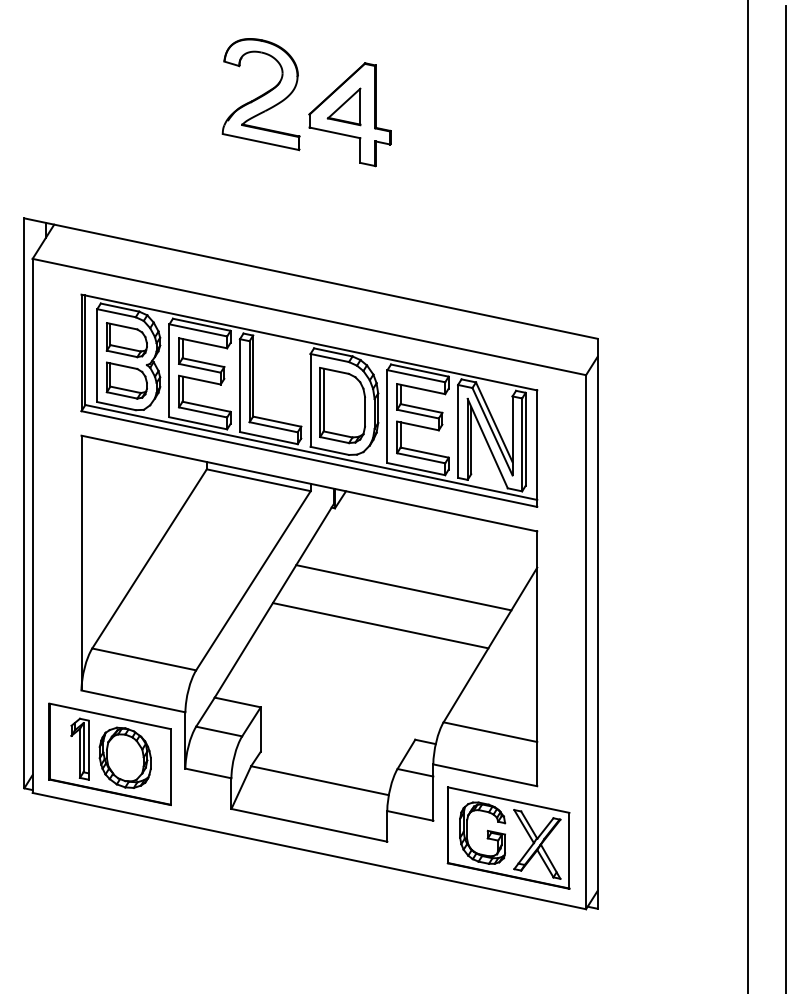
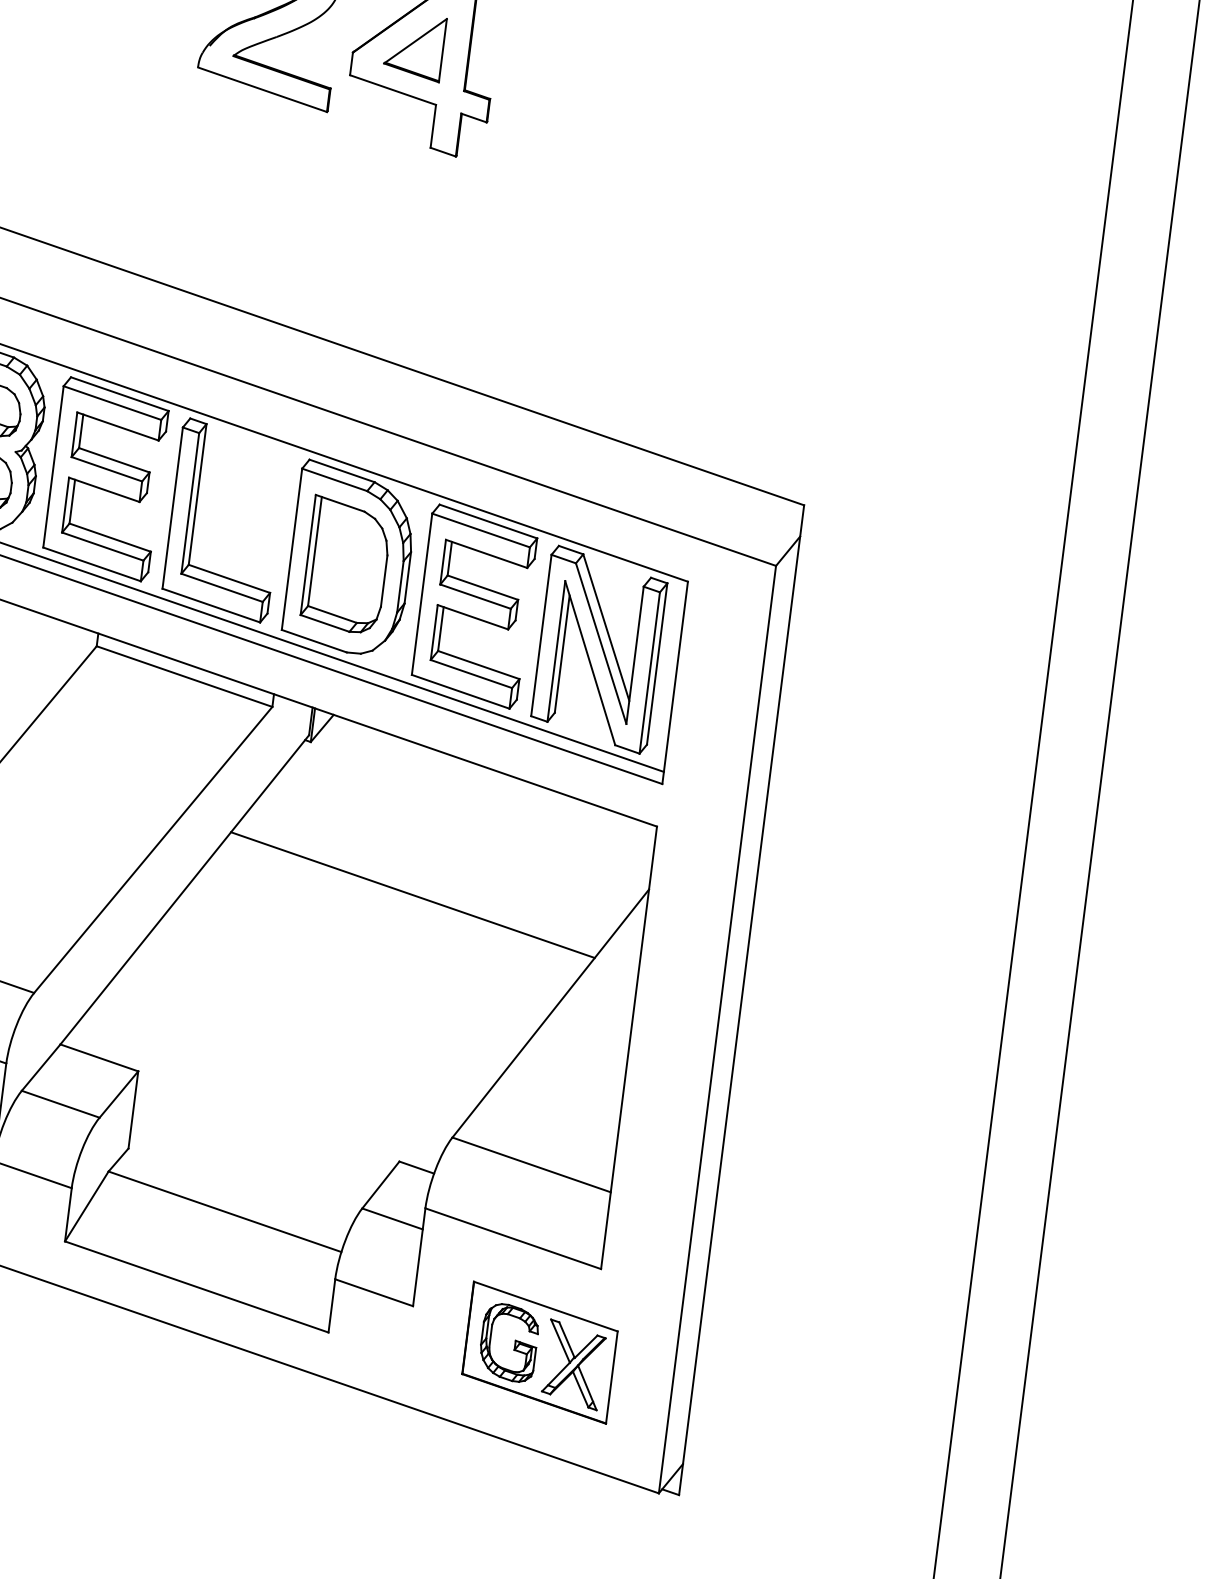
line: (380, 625) -> (364, 955), removed
part: (508, 837) -> (539, 1351), size x0.7

